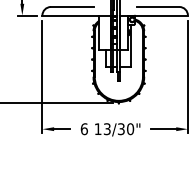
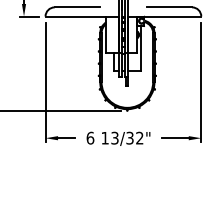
text: (130, 128) -> (139, 137), 13/30" -> 13/32"

